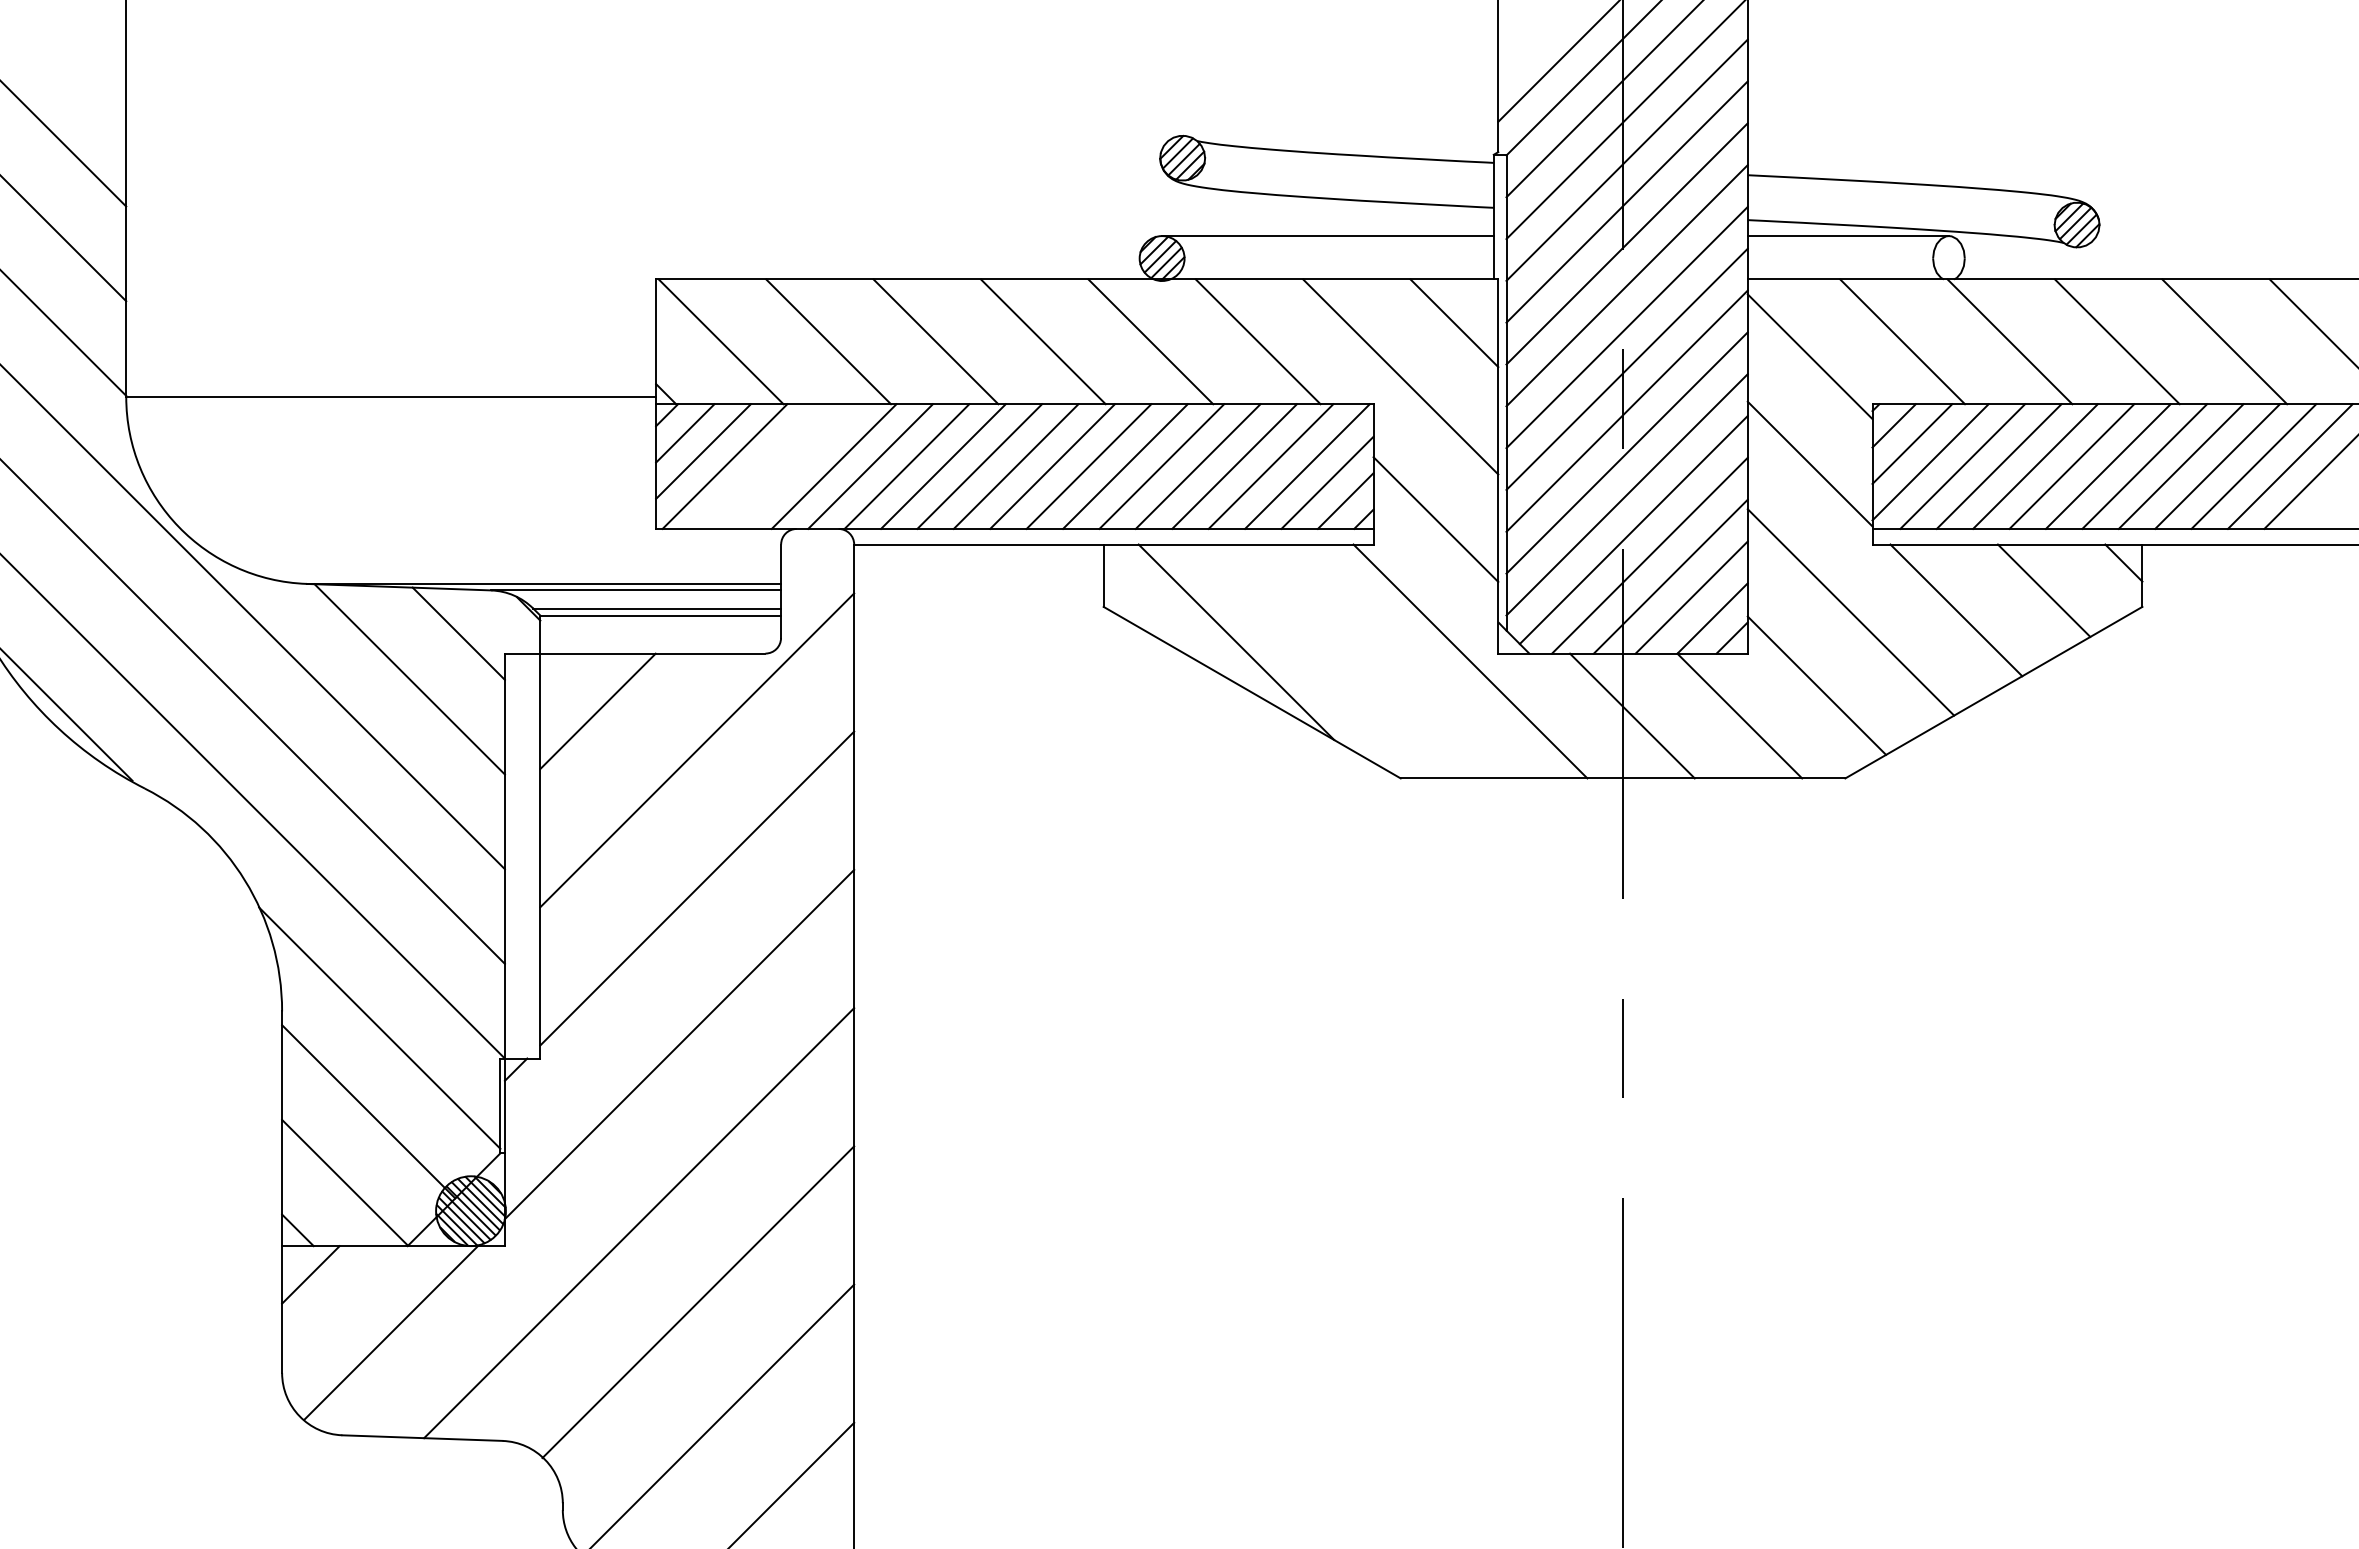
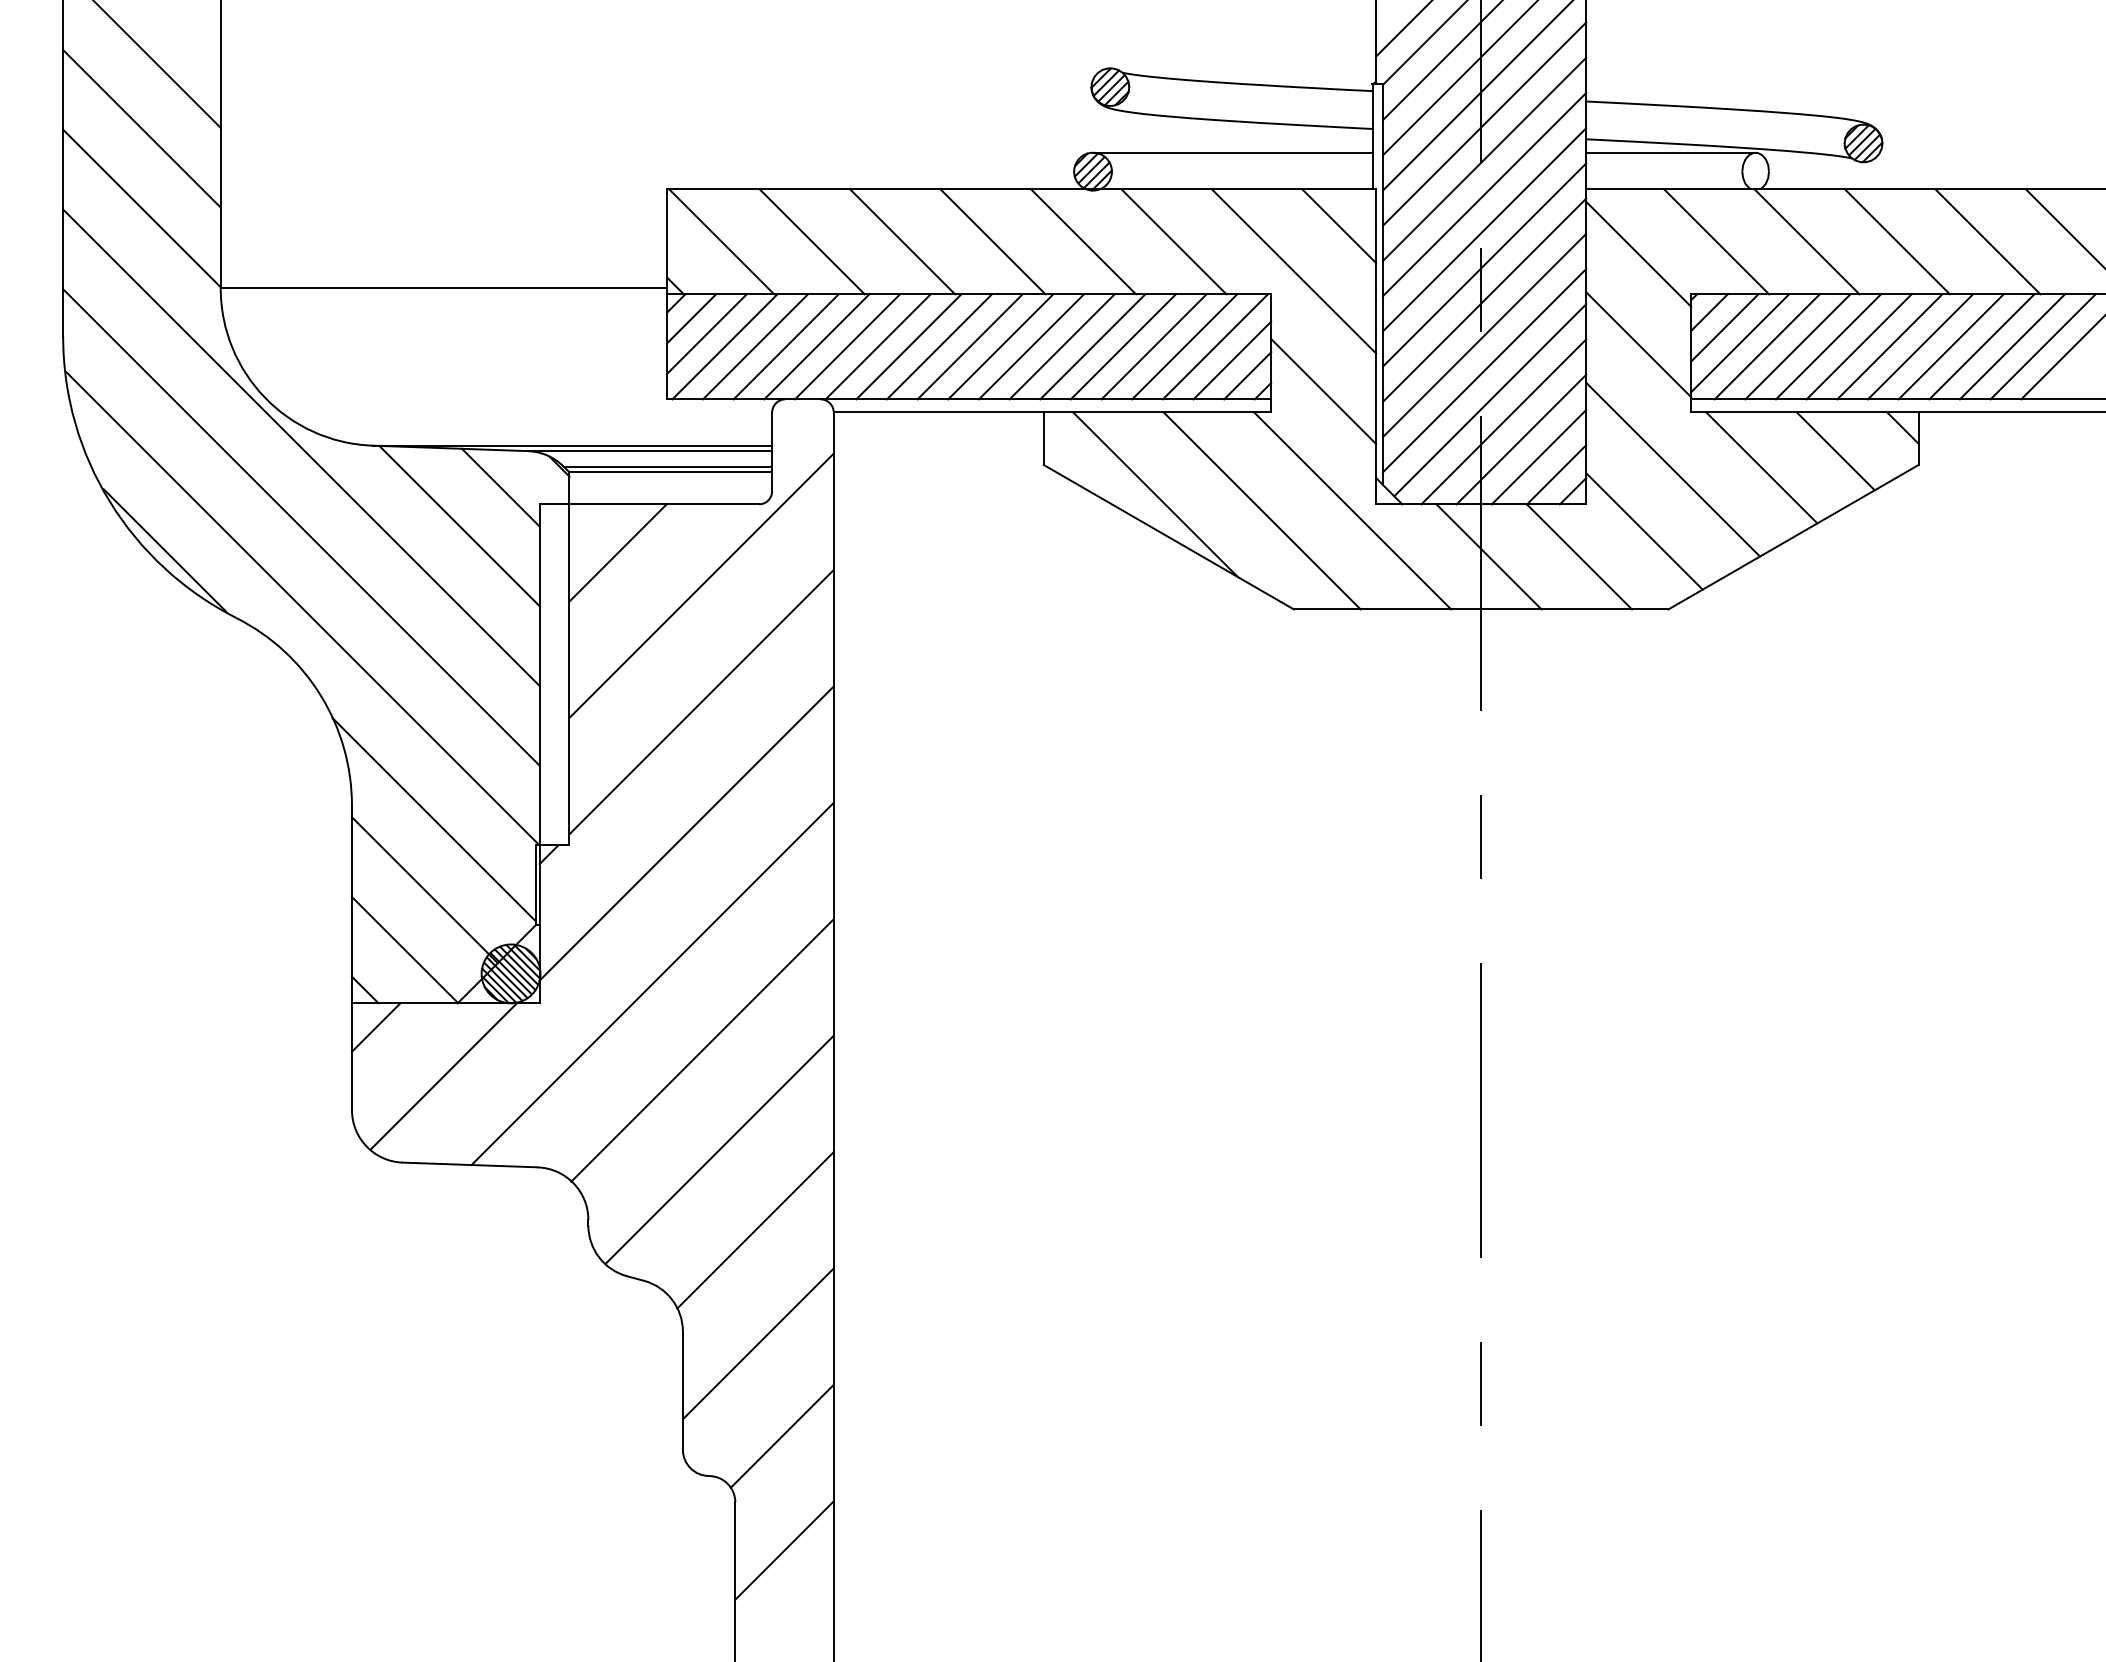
line: (761, 466) -> (755, 346), added
line: (796, 466) -> (785, 346), added
line: (1362, 660) -> (1261, 510), added

